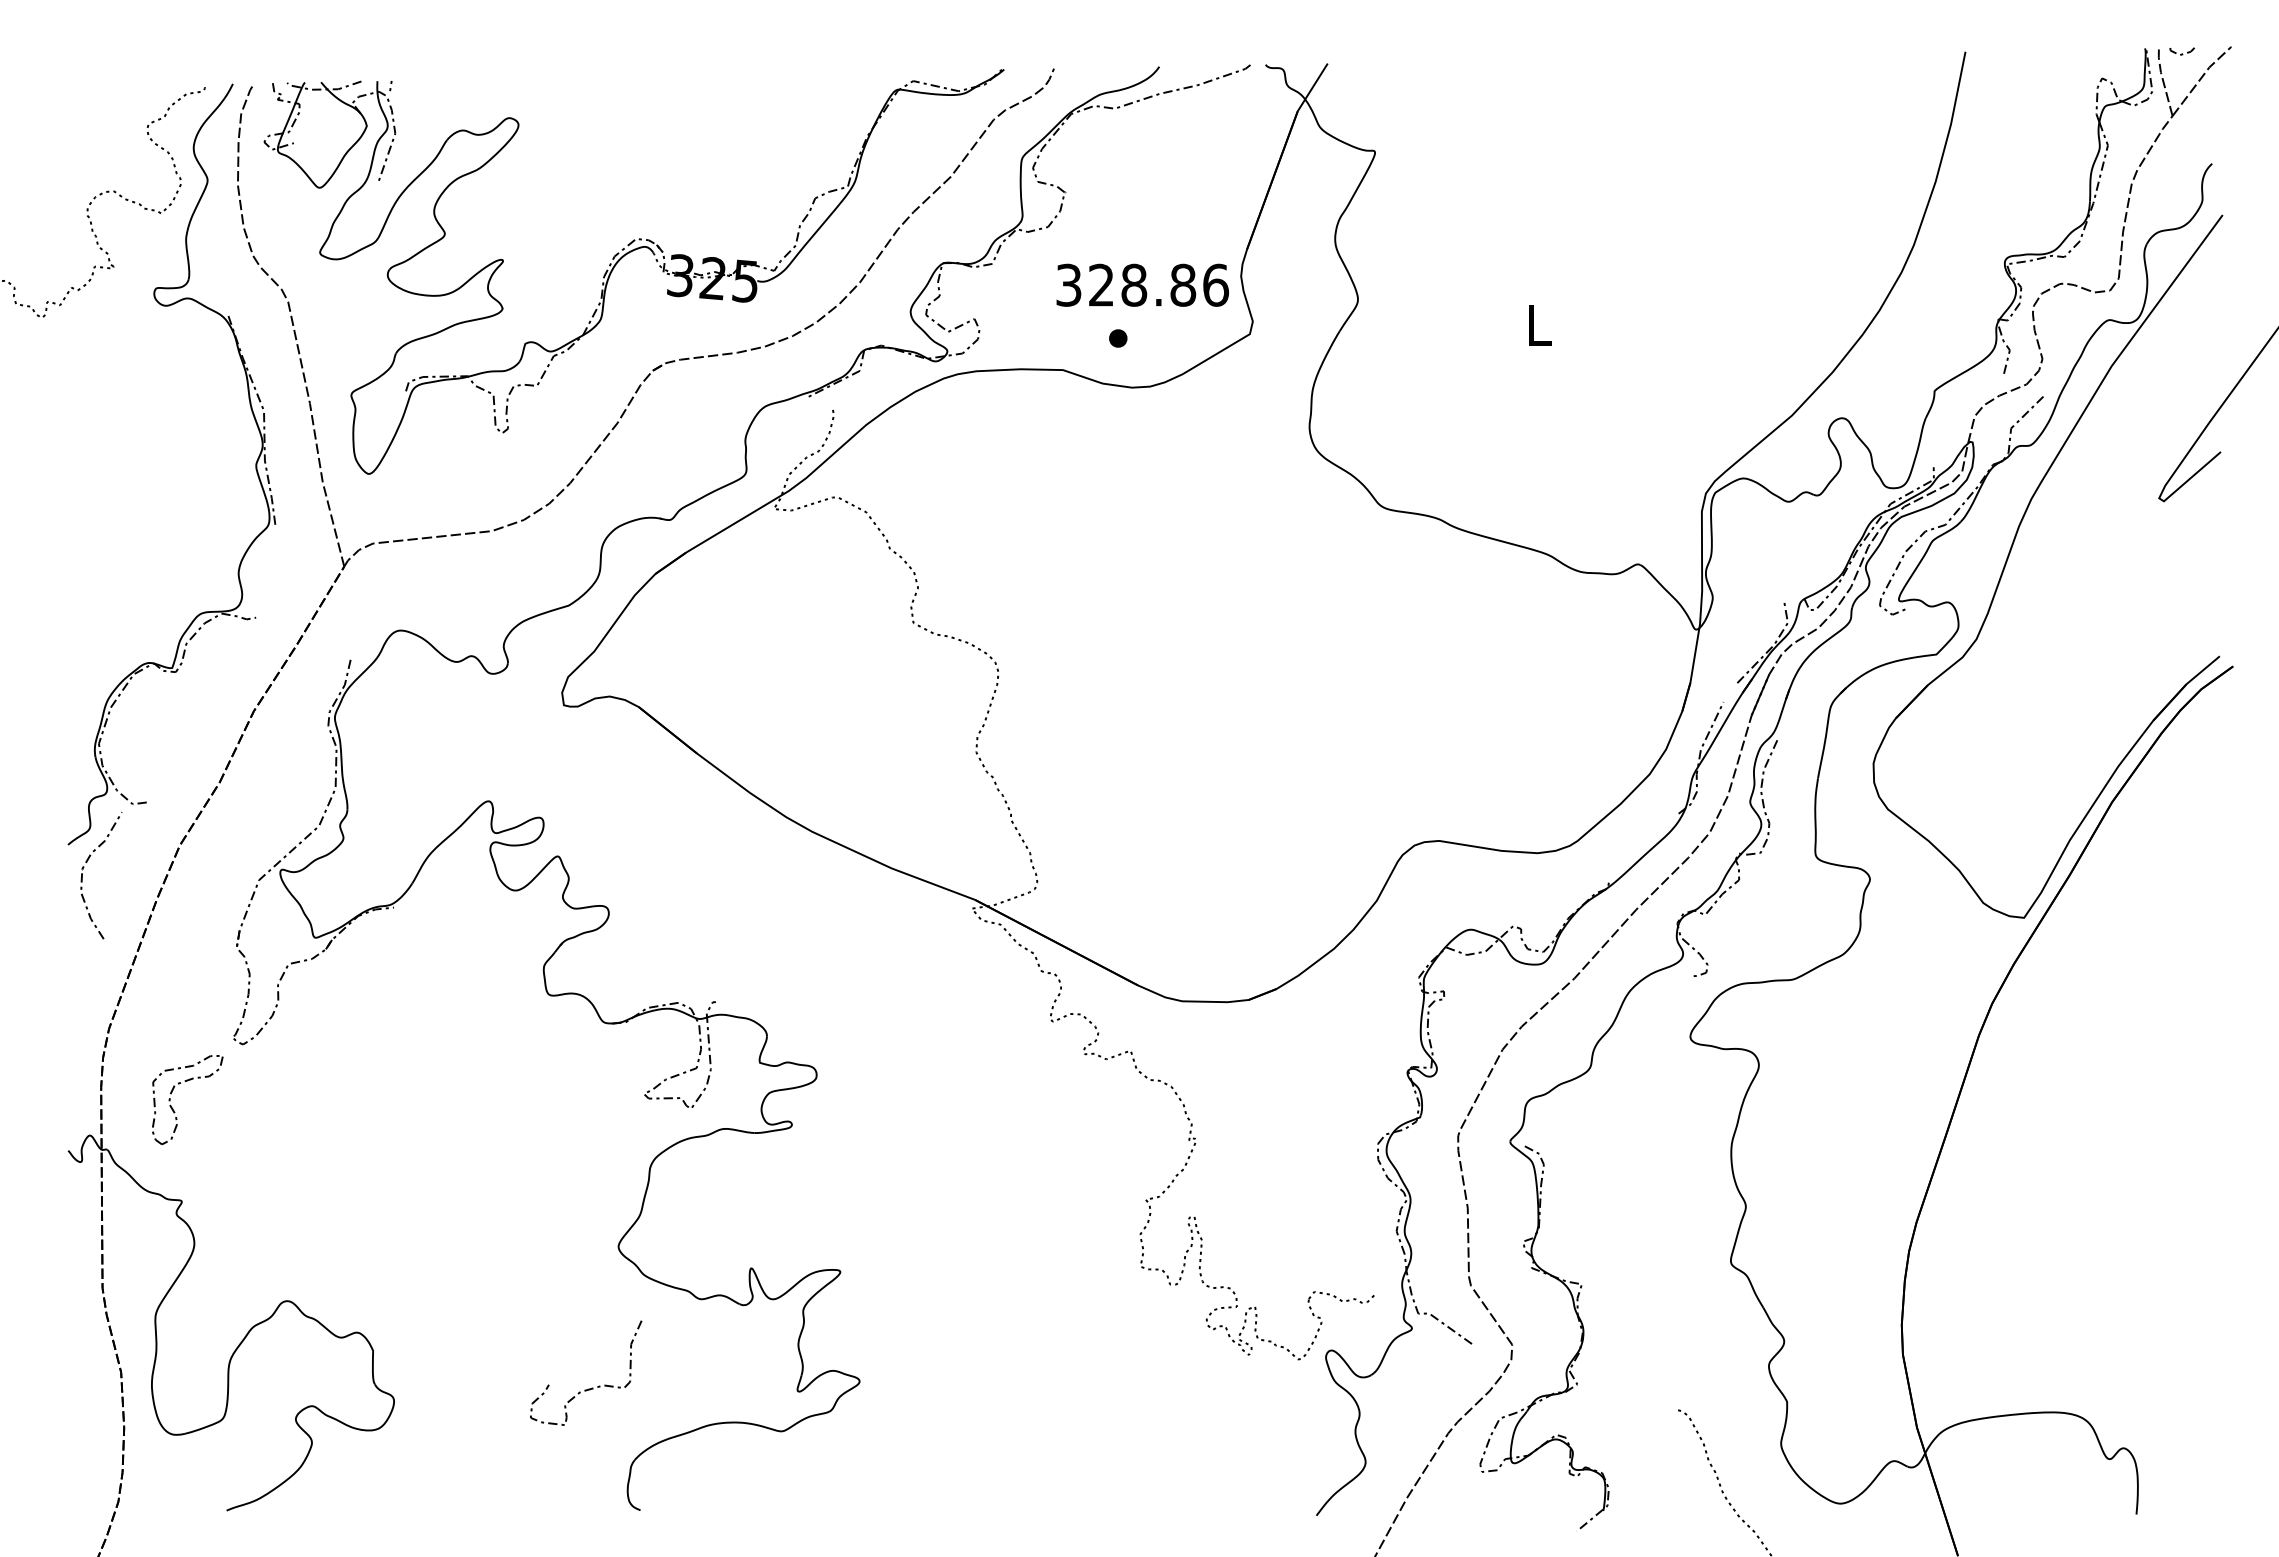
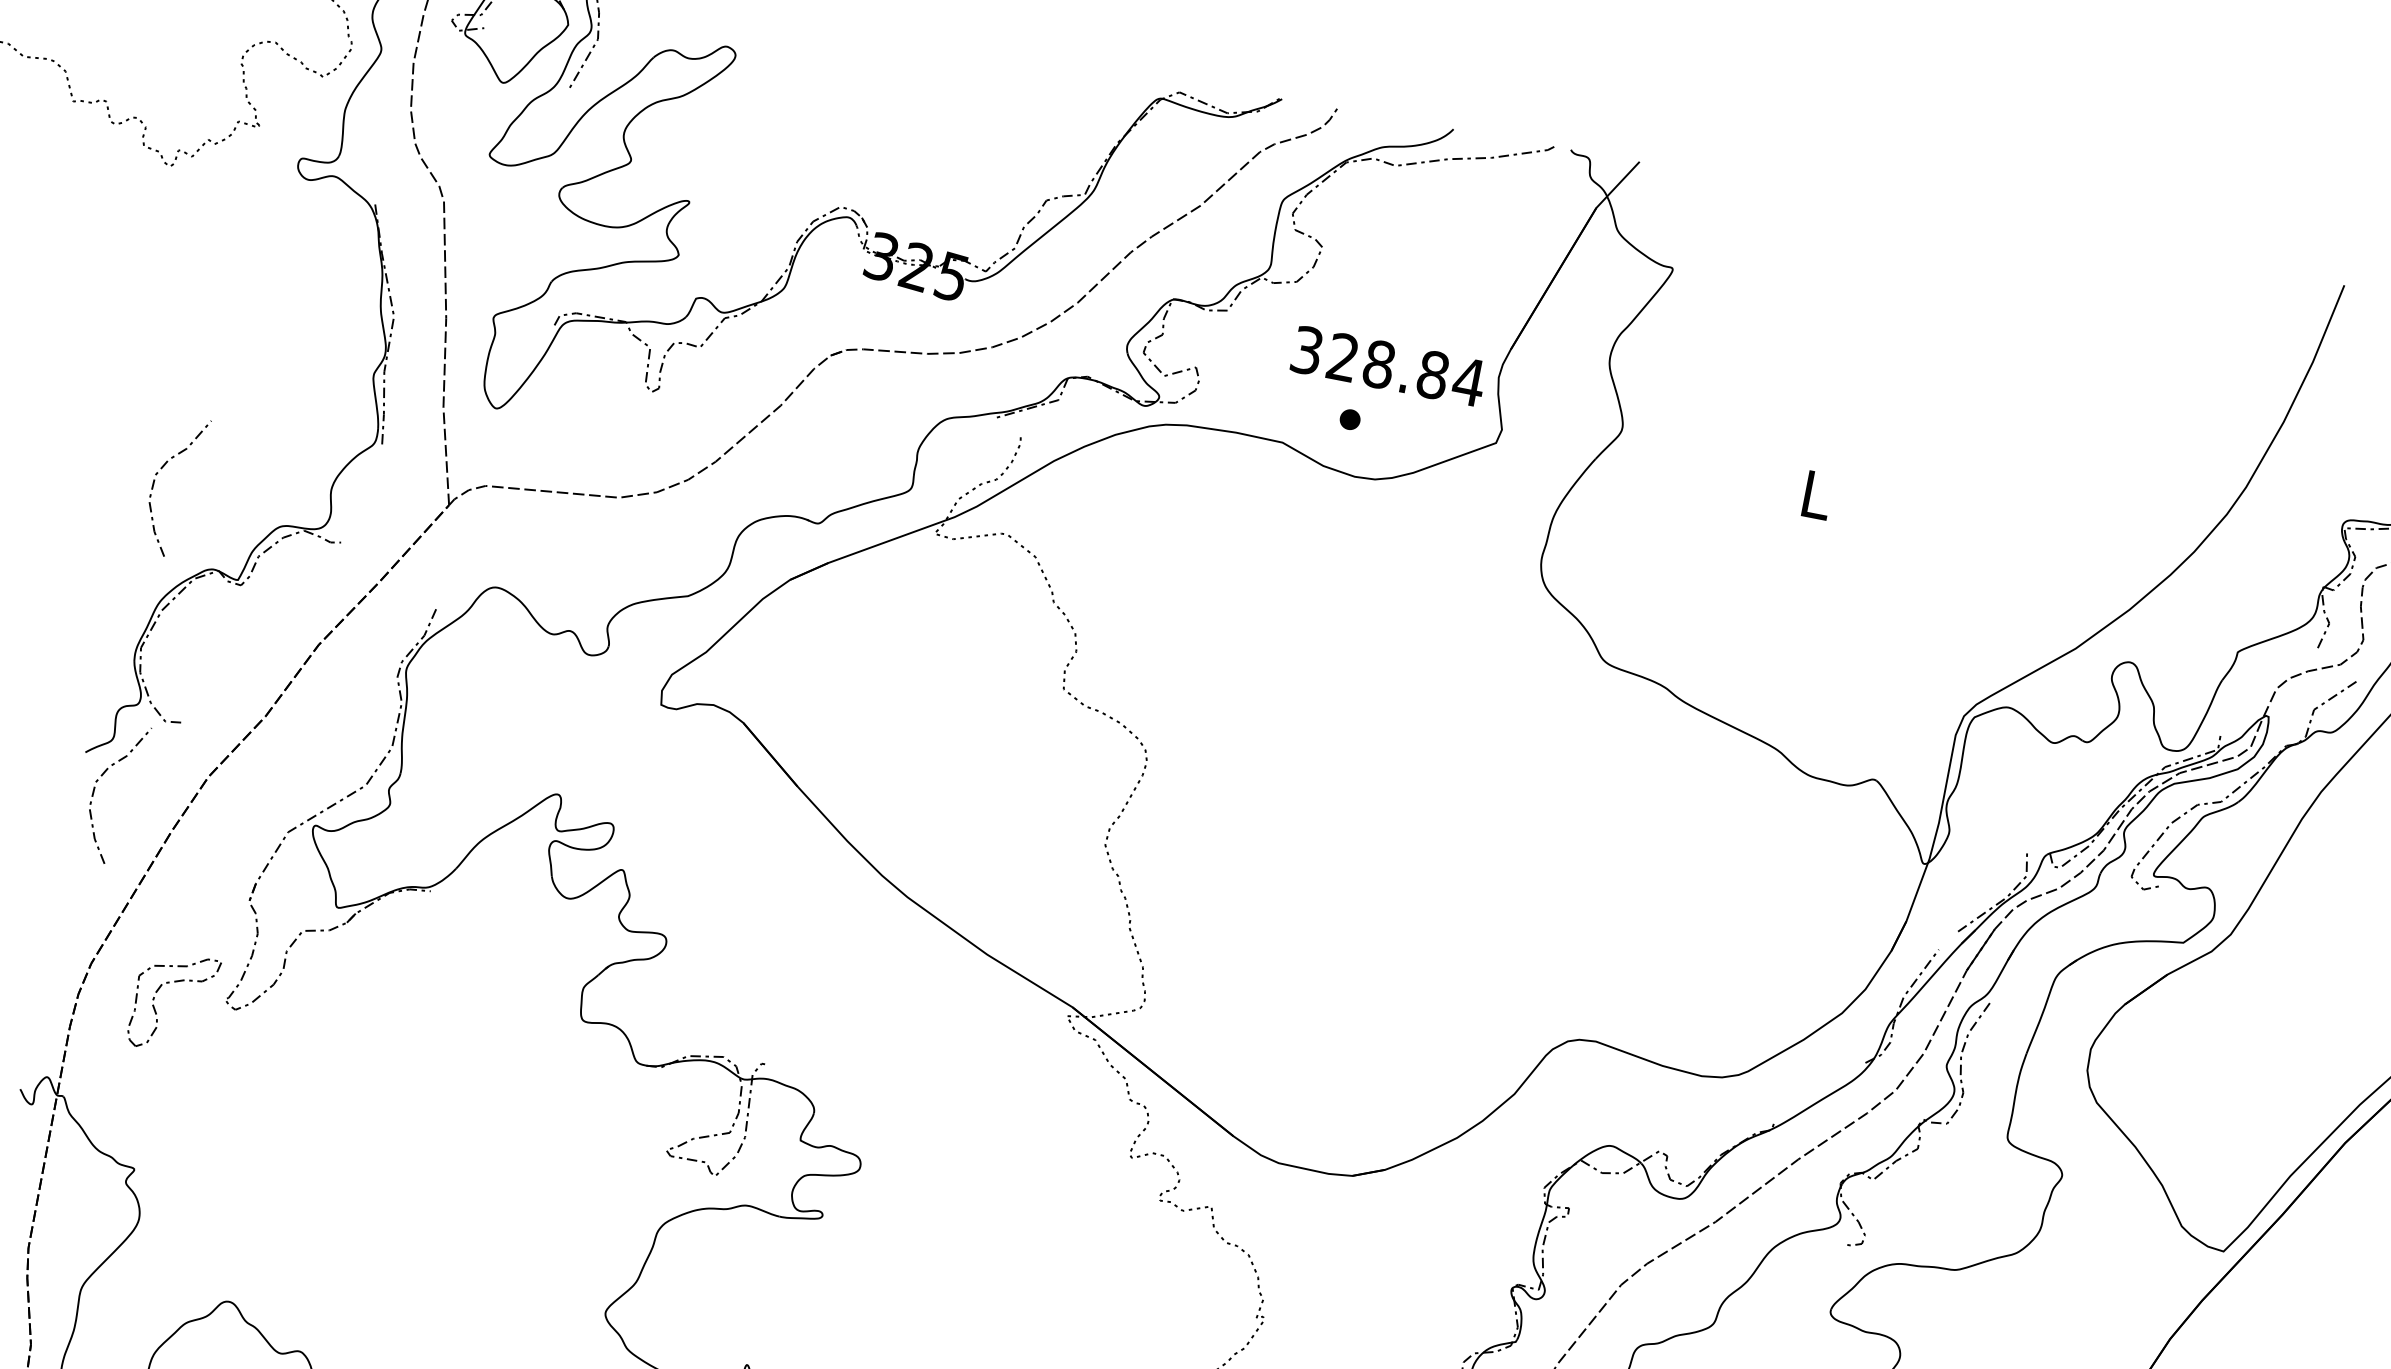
text: (1215, 284) -> (1468, 381), 328.86 -> 328.84
curve: (84, 588) -> (158, 473), added
part: (172, 1092) -> (158, 991), moved

